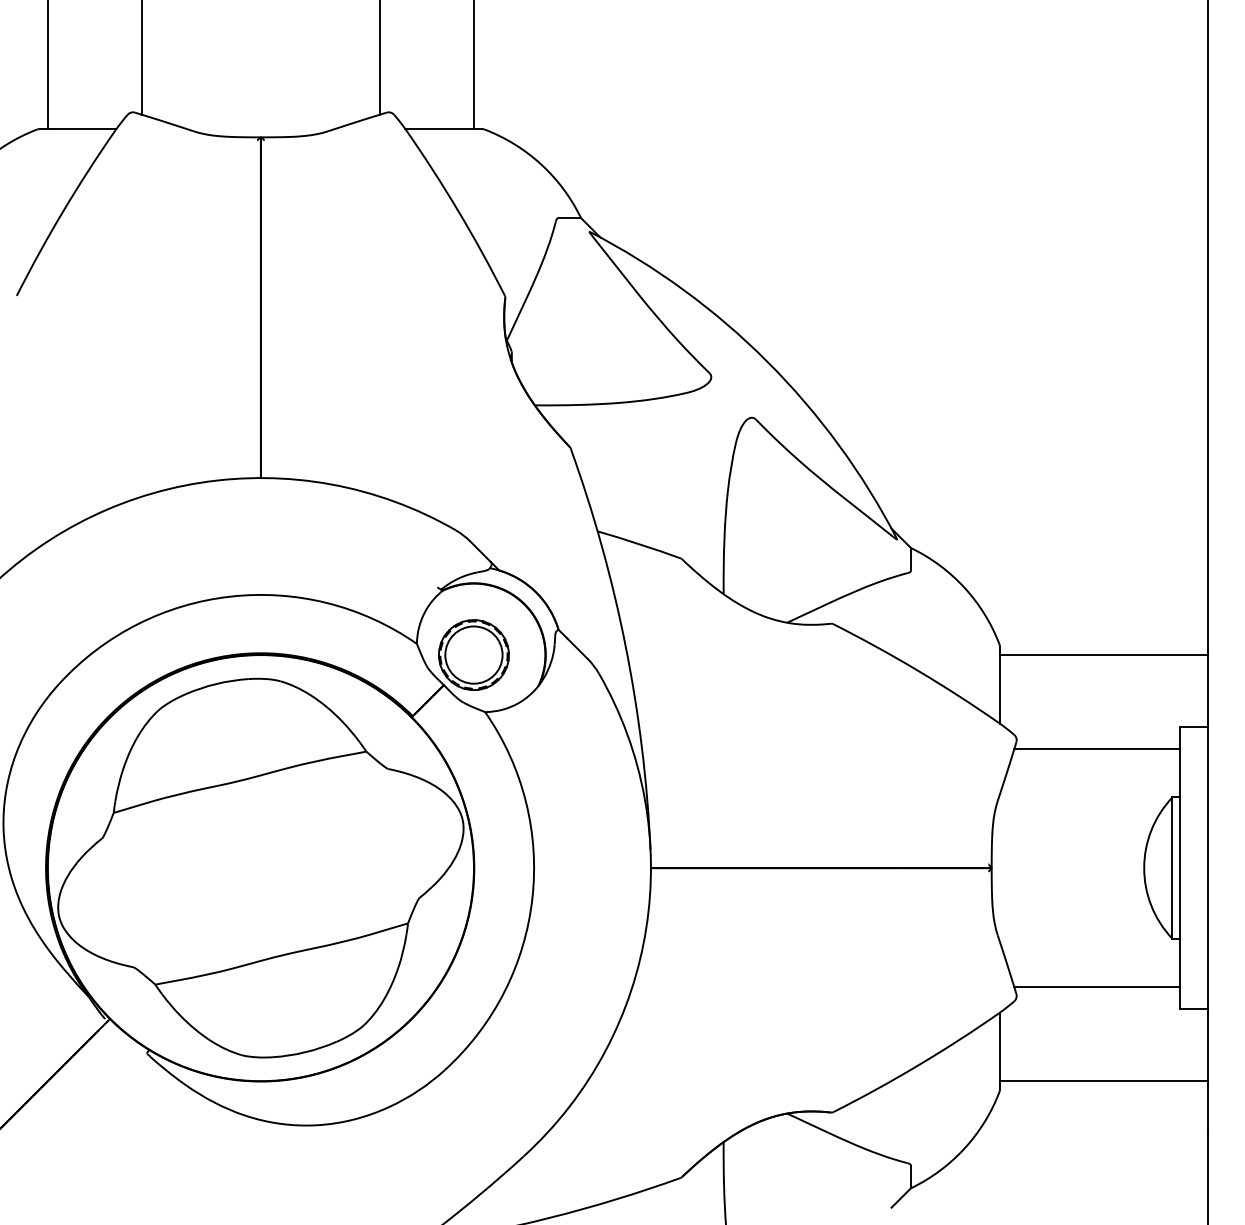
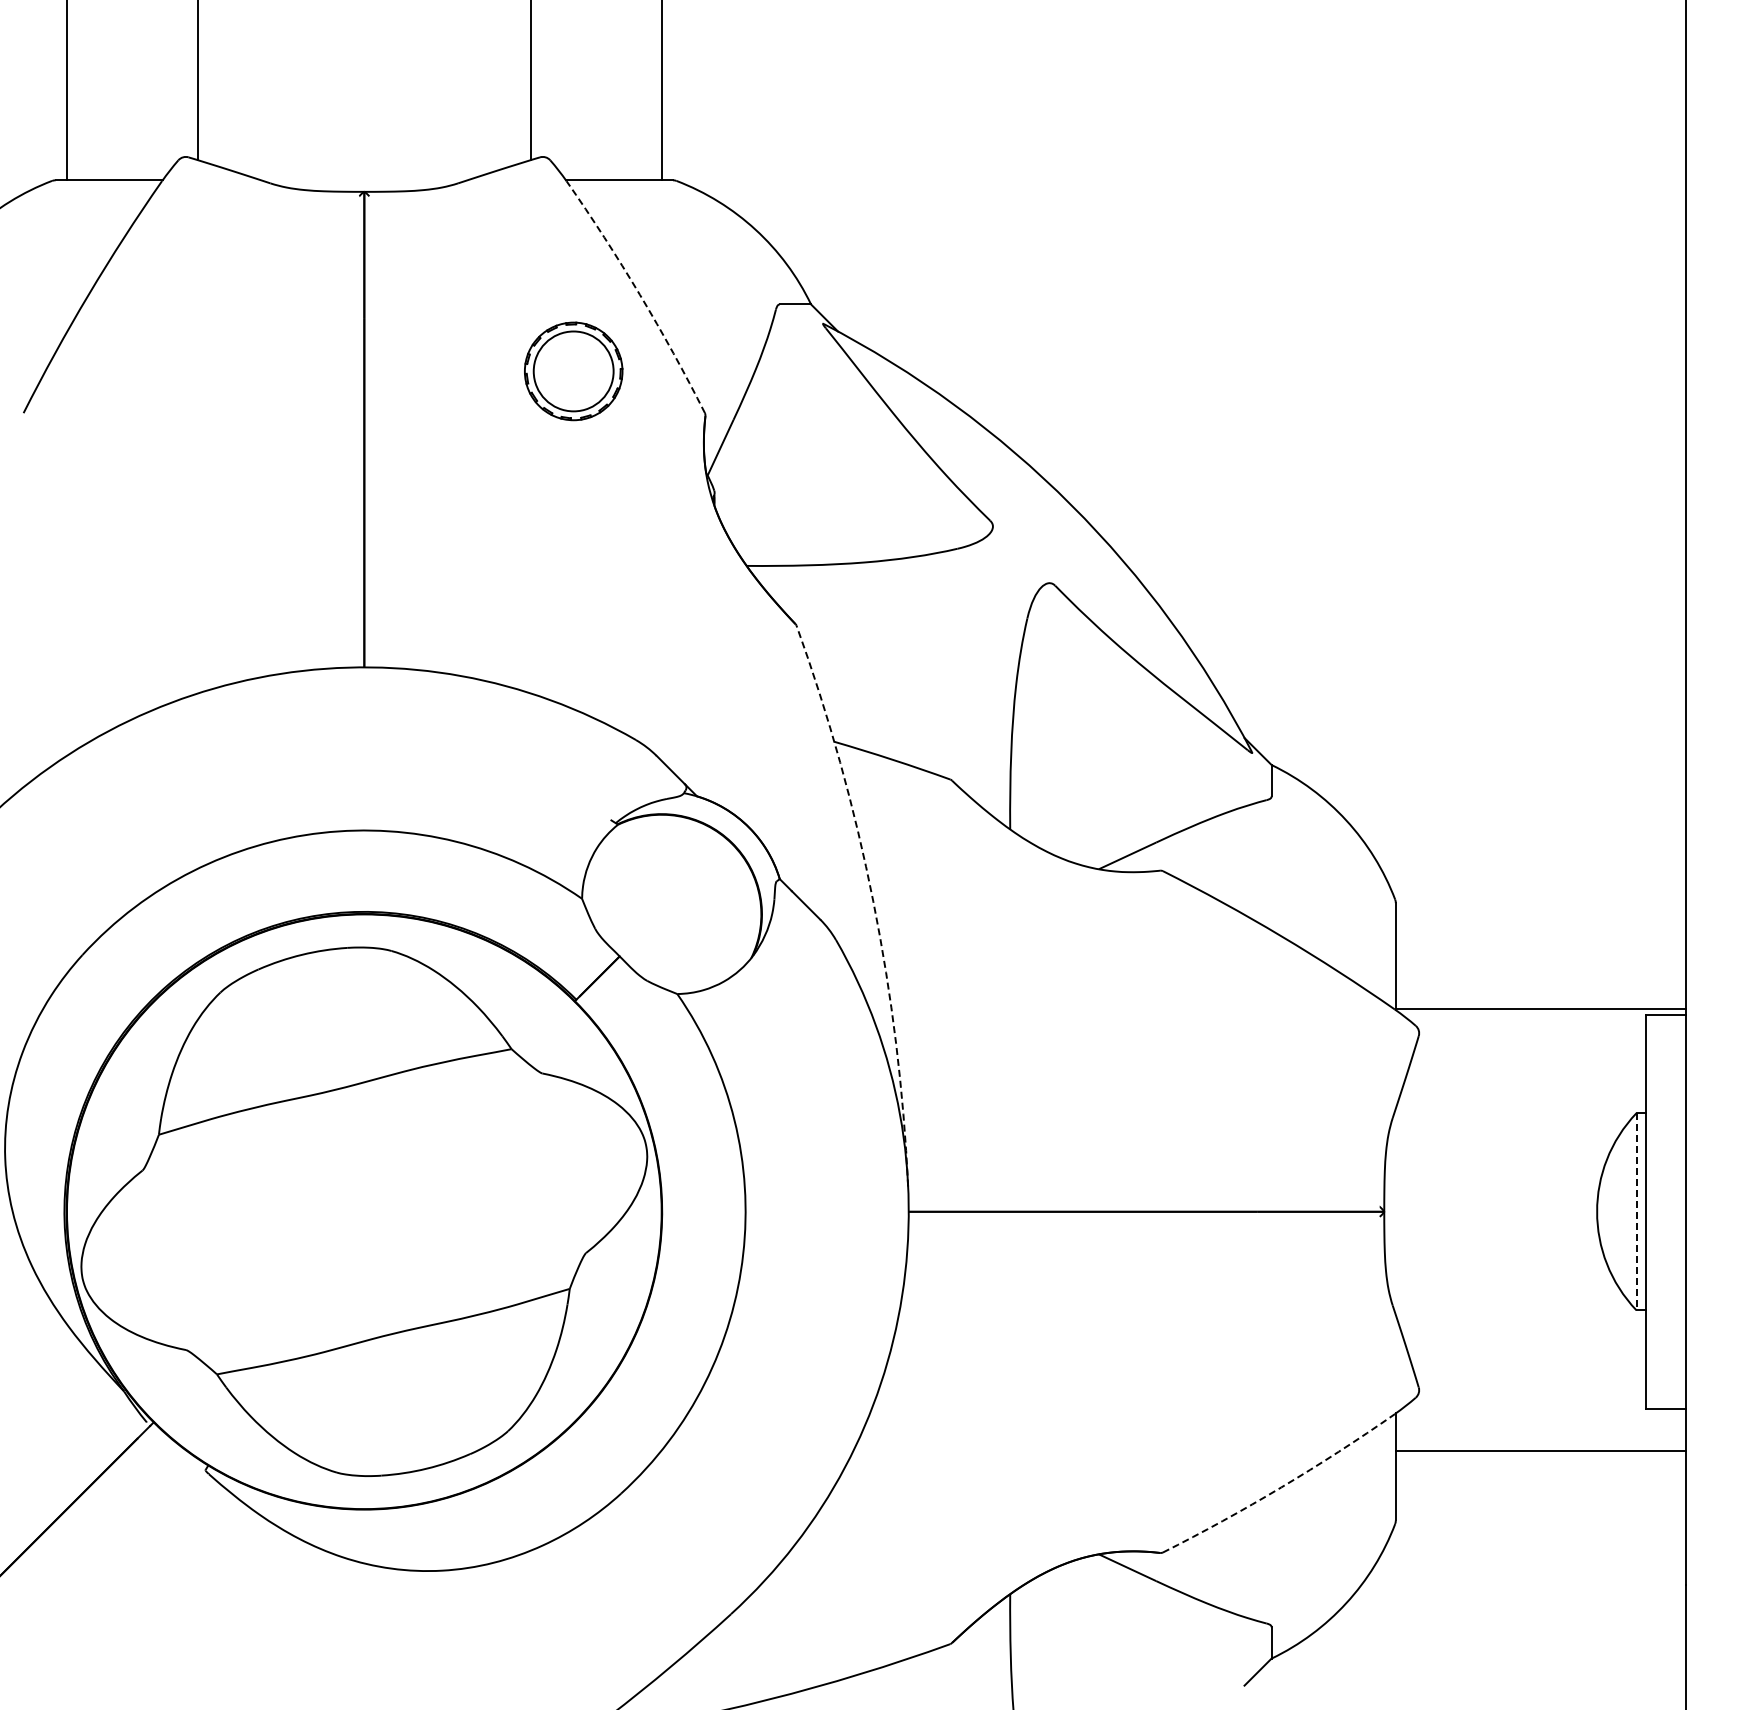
arc: (458, 210) -> (639, 294), solid -> dashed
arc: (625, 645) -> (873, 901), solid -> dashed
part: (473, 655) -> (573, 371), moved
line: (1103, 655) -> (1540, 1009), moved
line: (1096, 748) -> (1530, 1045), removed
line: (1172, 867) -> (1636, 1211), solid -> dashed
line: (1096, 986) -> (1530, 1377), removed
arc: (918, 1065) -> (1281, 1487), solid -> dashed
line: (1103, 1081) -> (1540, 1451), moved

